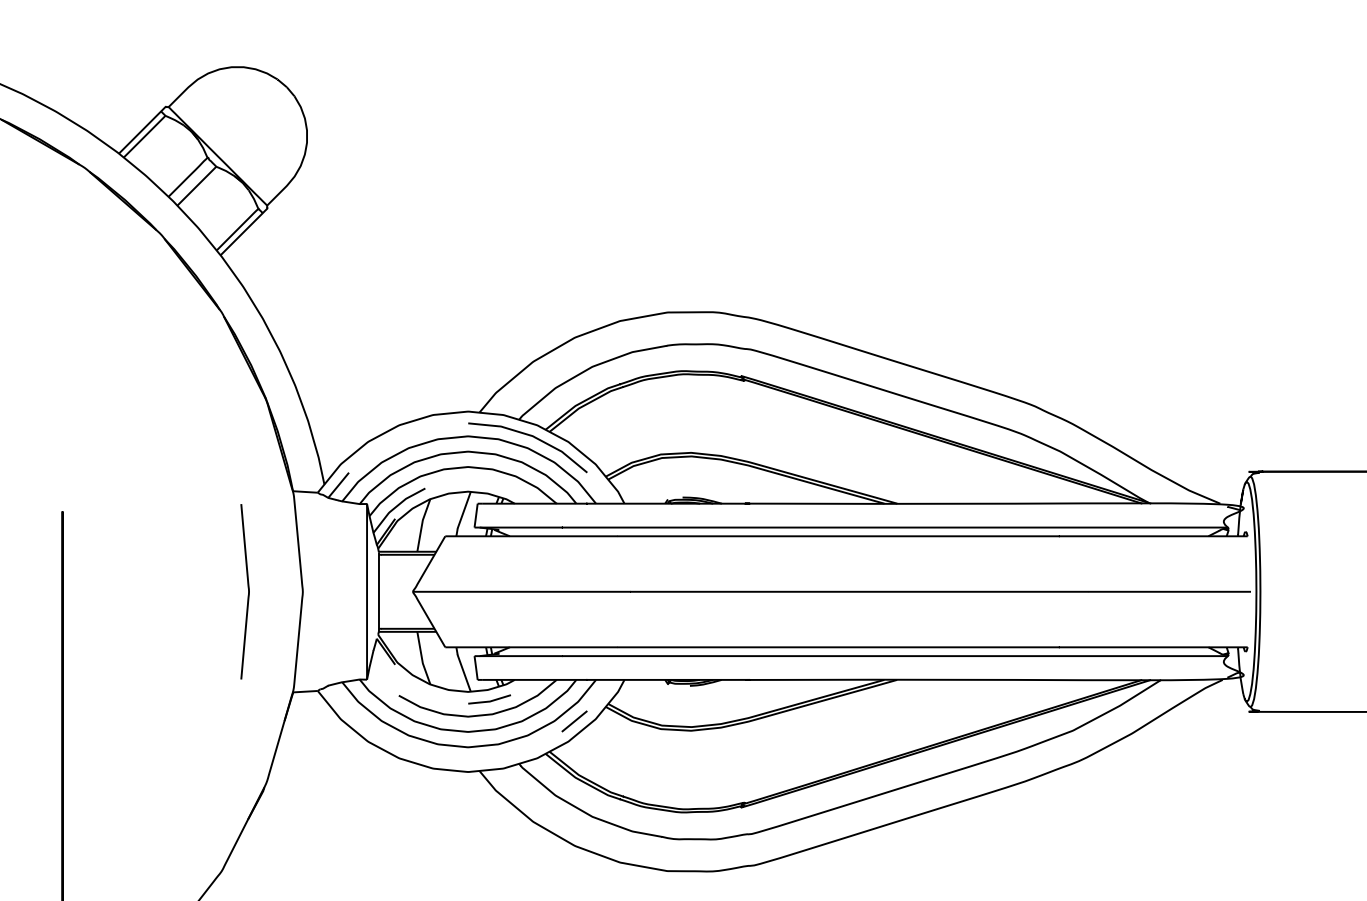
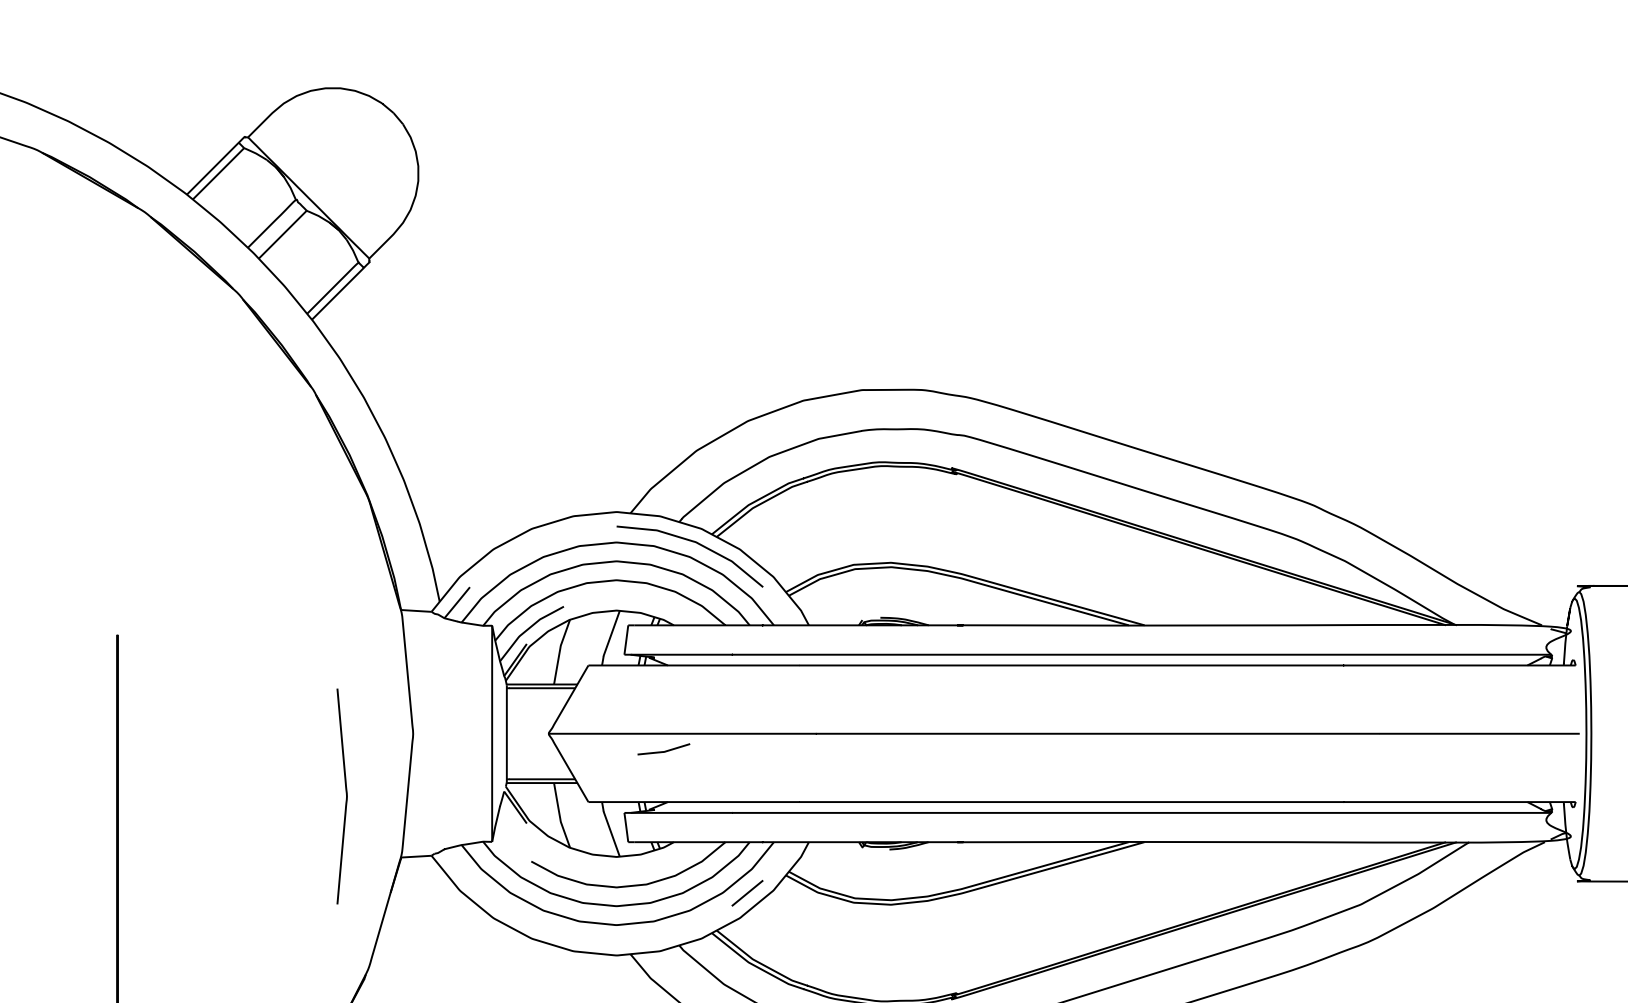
curve: (248, 591) -> (346, 796), moved
curve: (489, 700) -> (663, 750), moved

